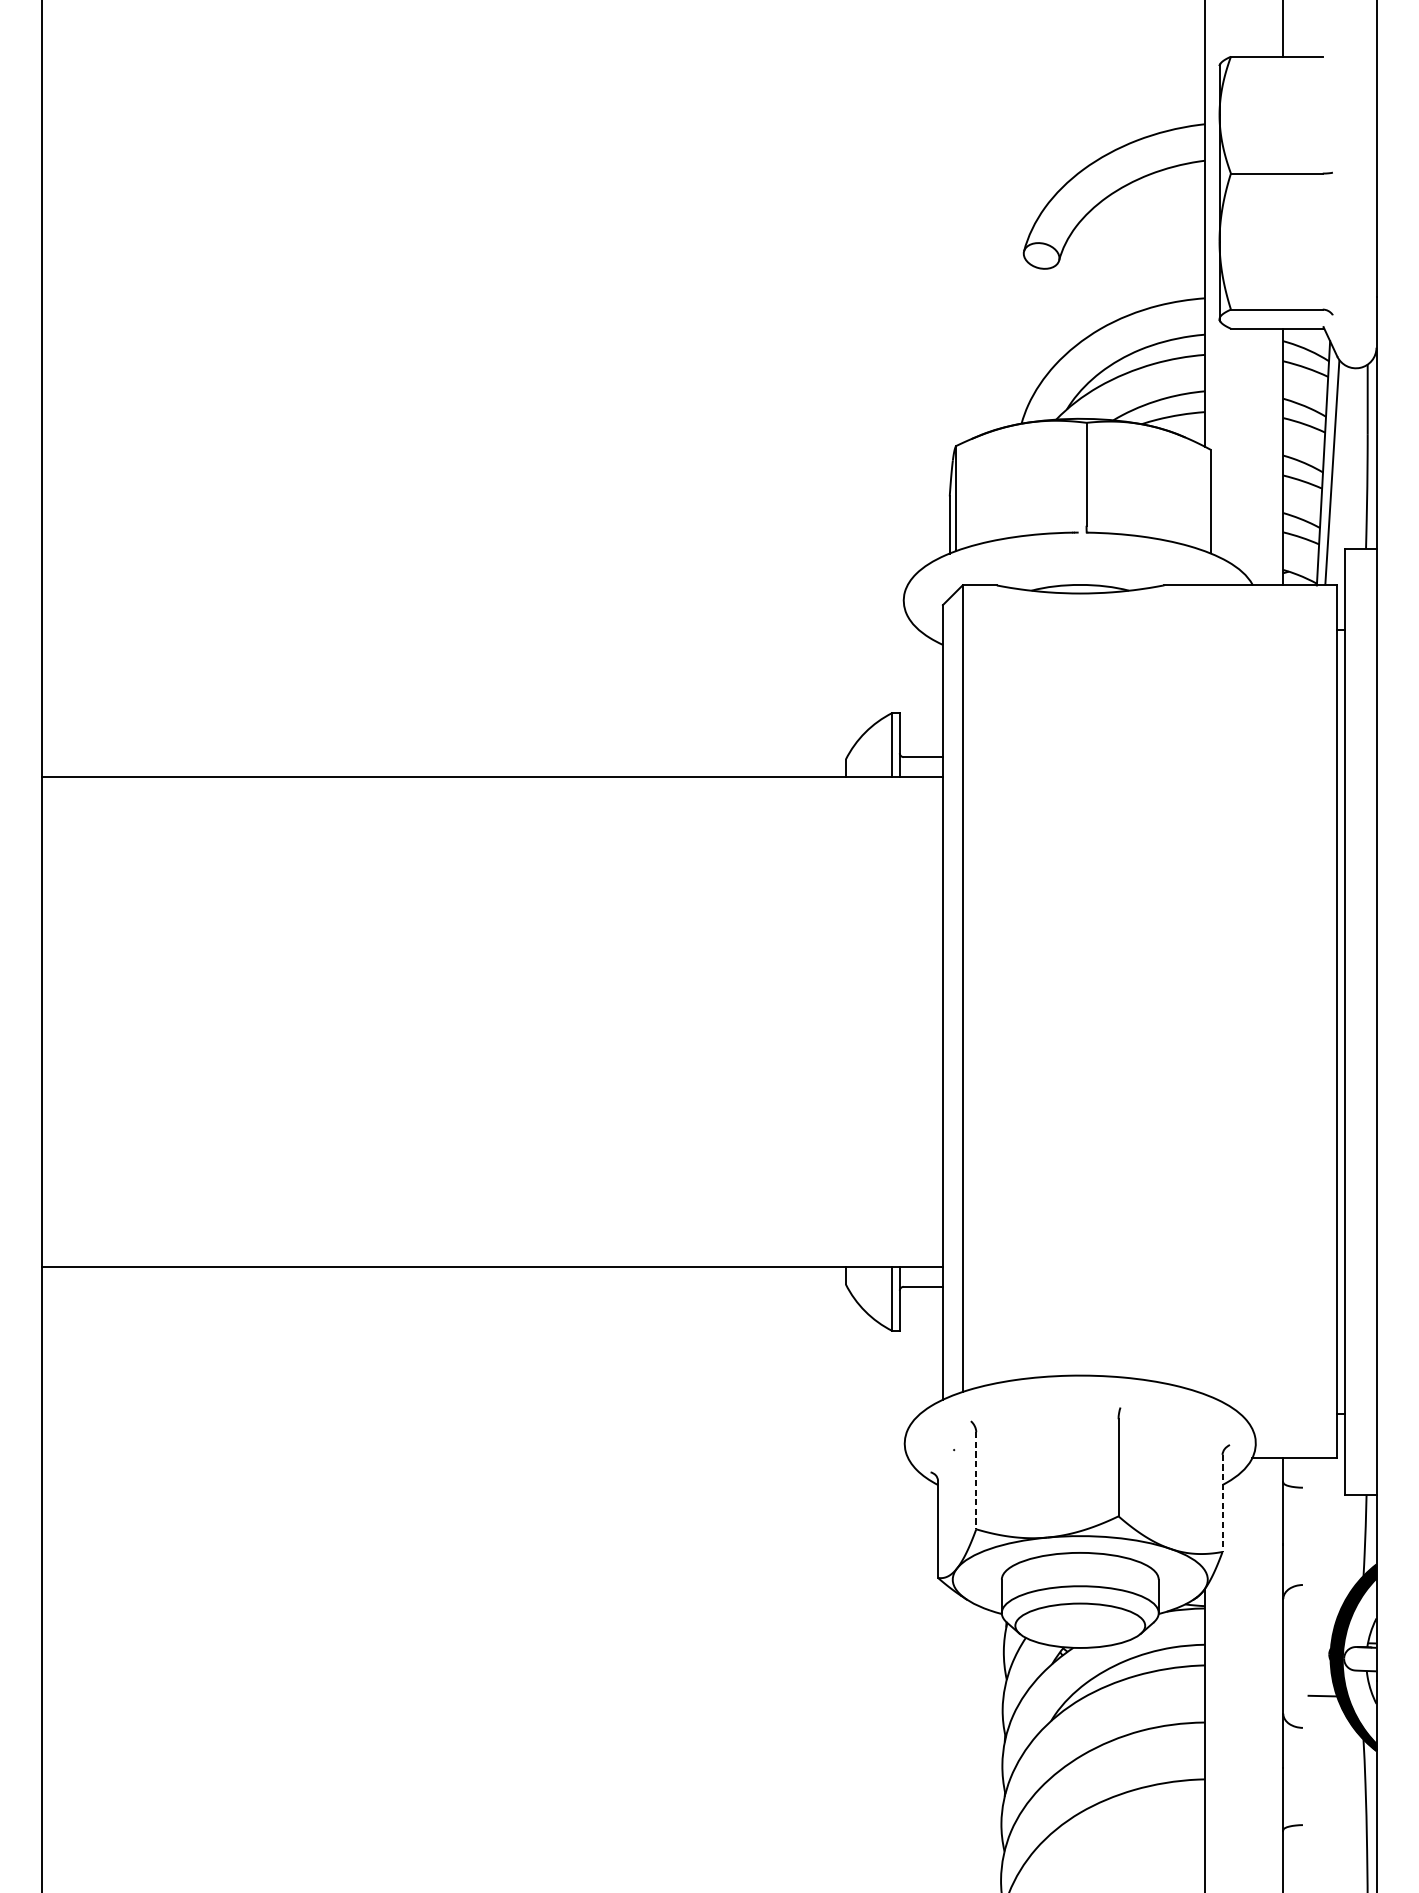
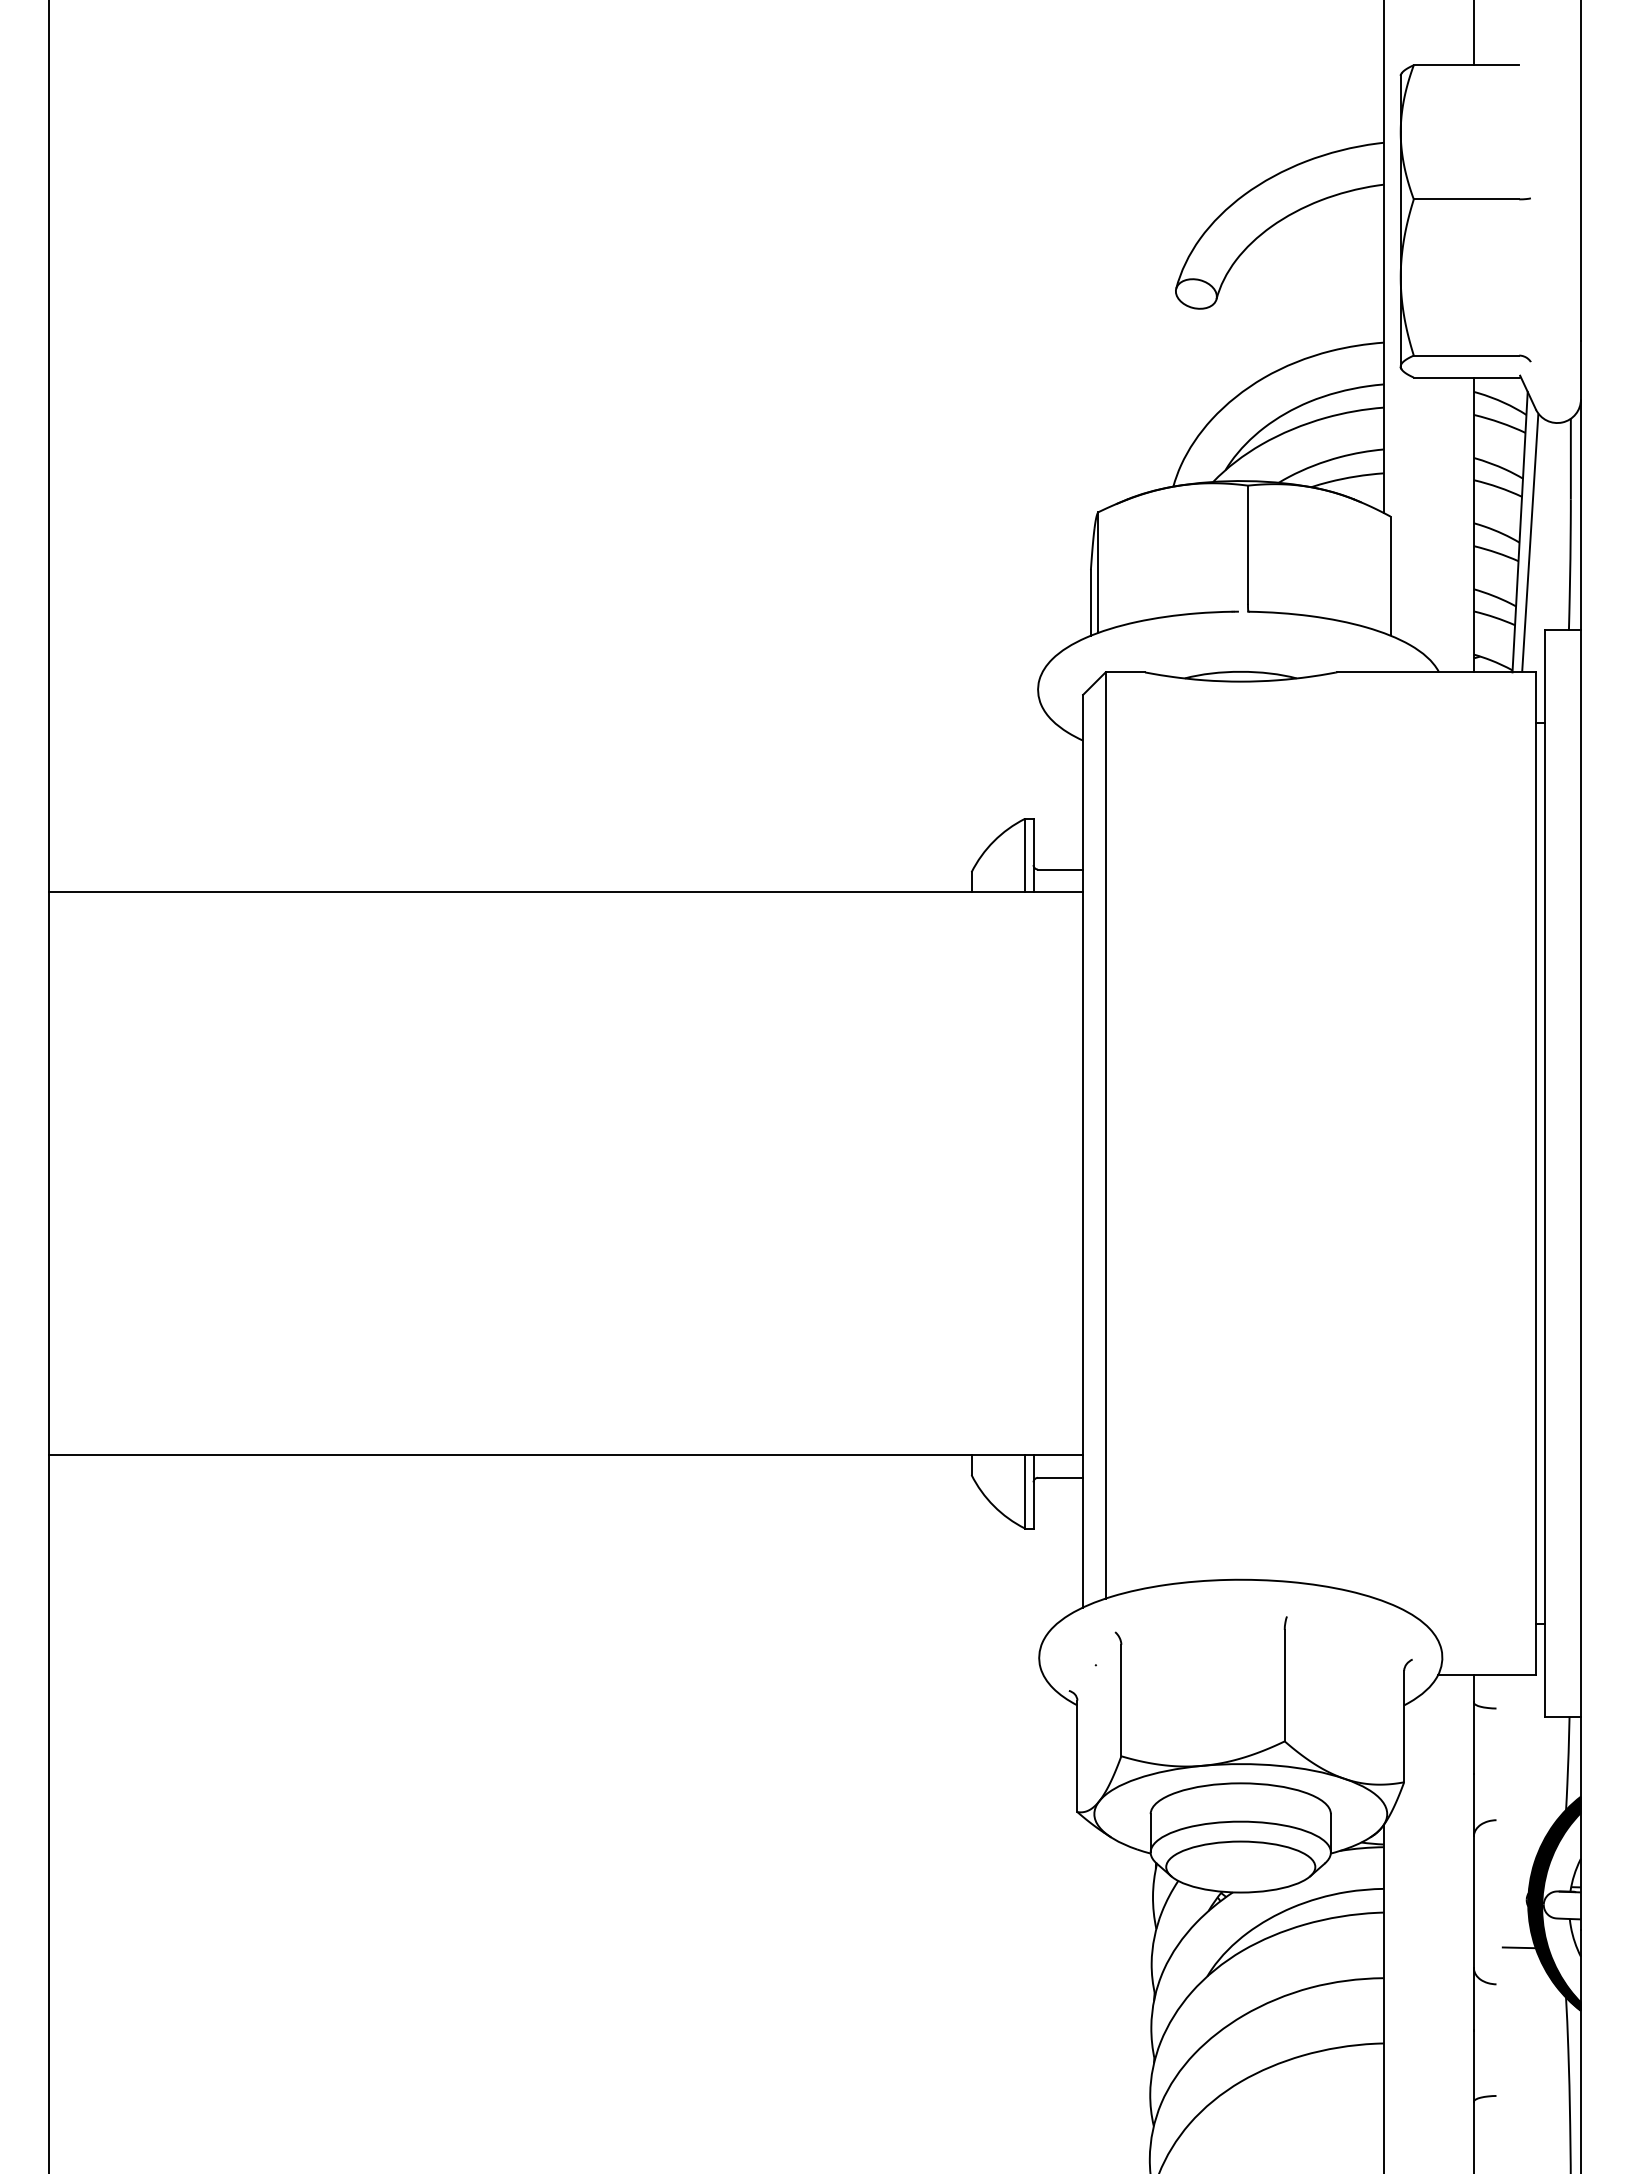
line: (976, 1480) -> (1121, 1700), dashed -> solid
line: (1222, 1503) -> (1404, 1726), dashed -> solid

